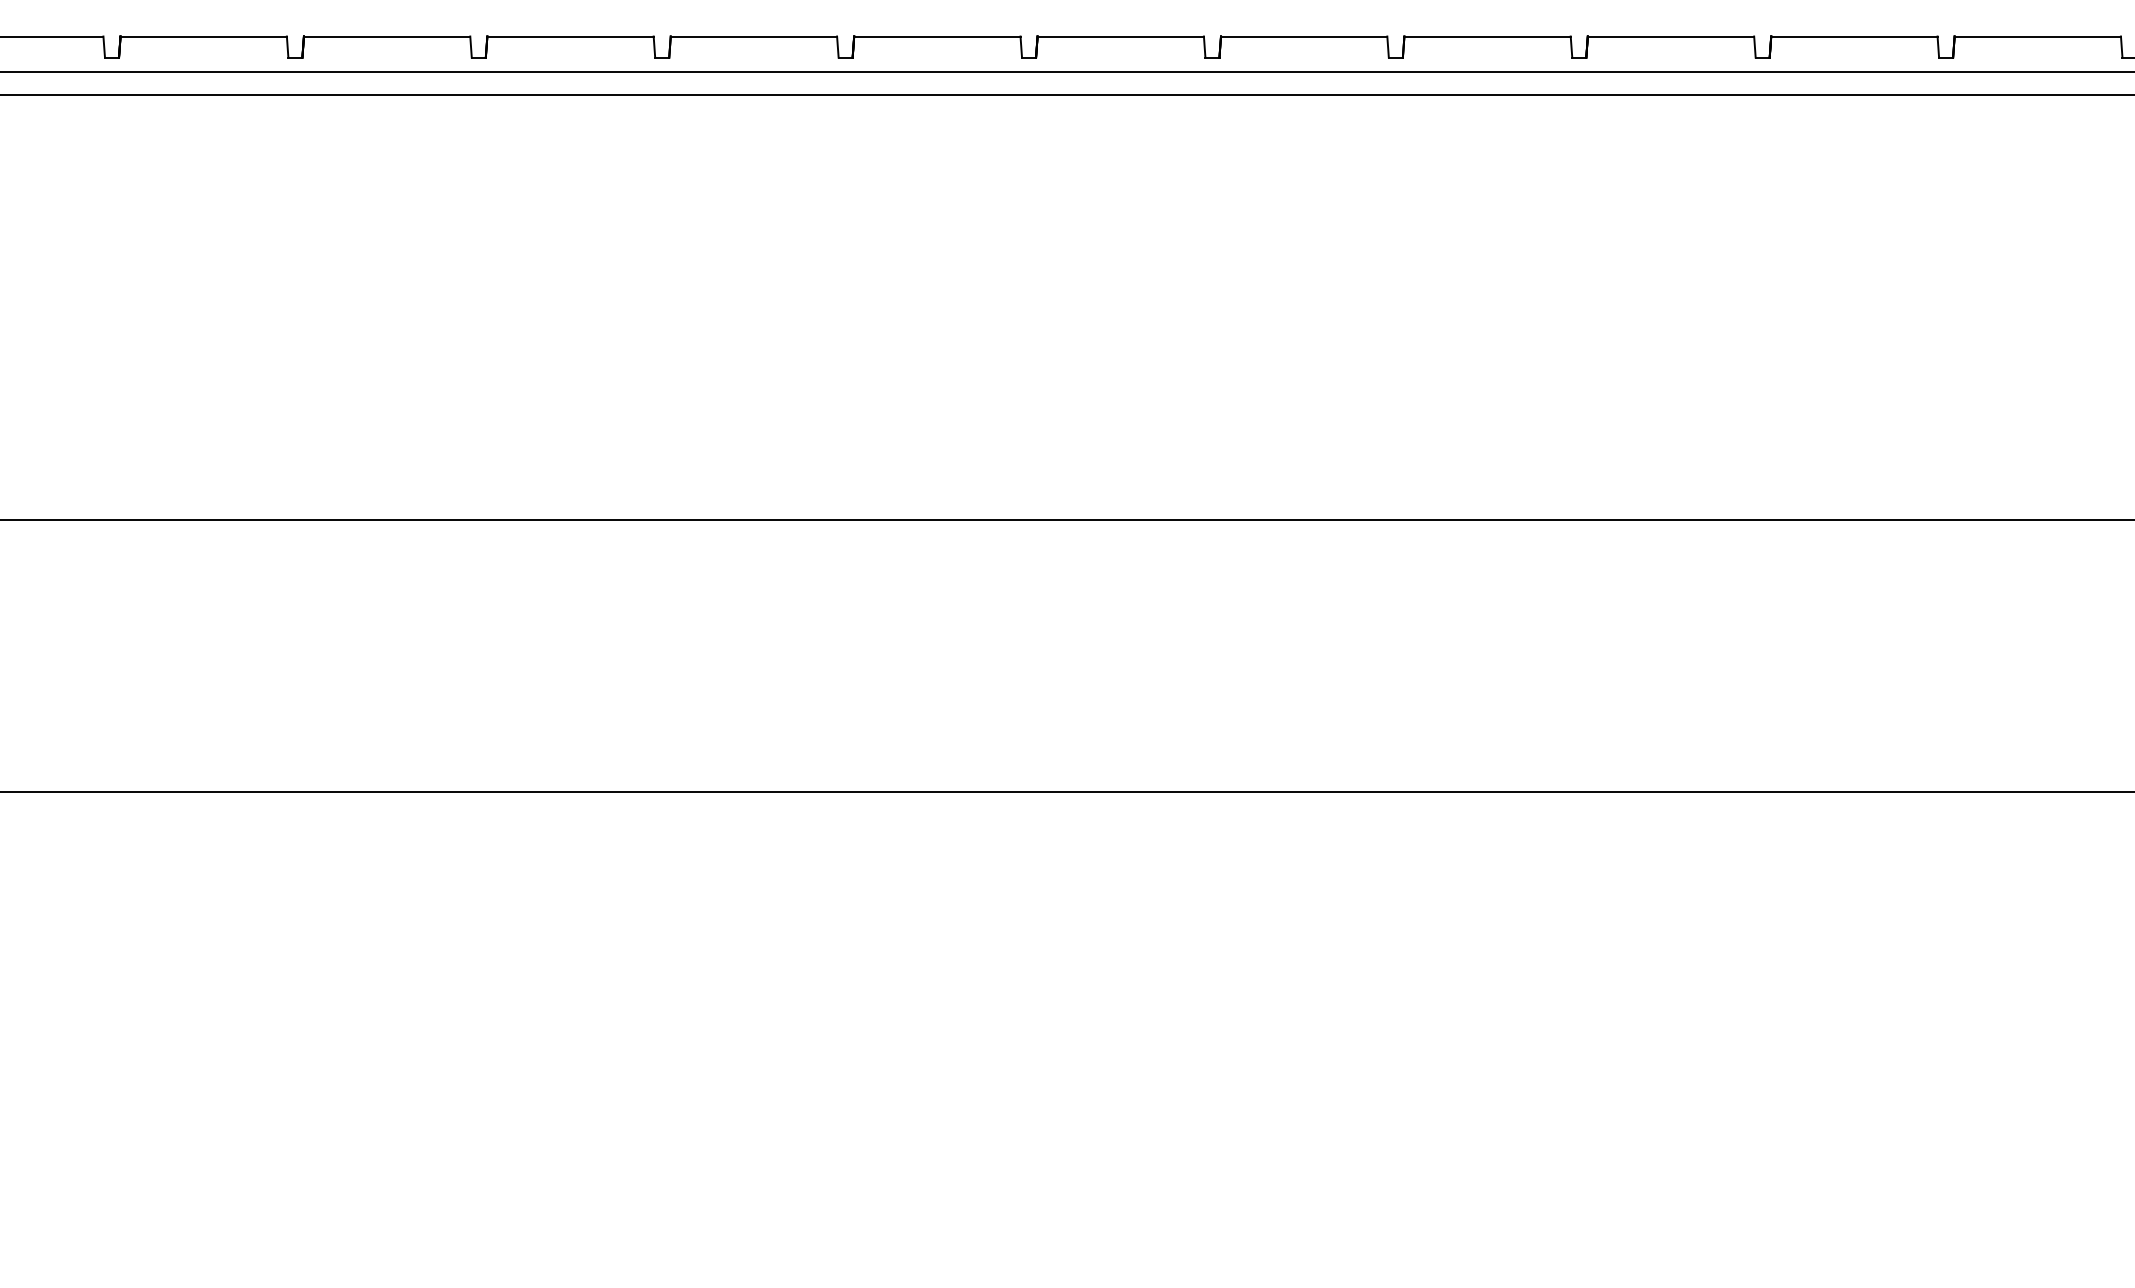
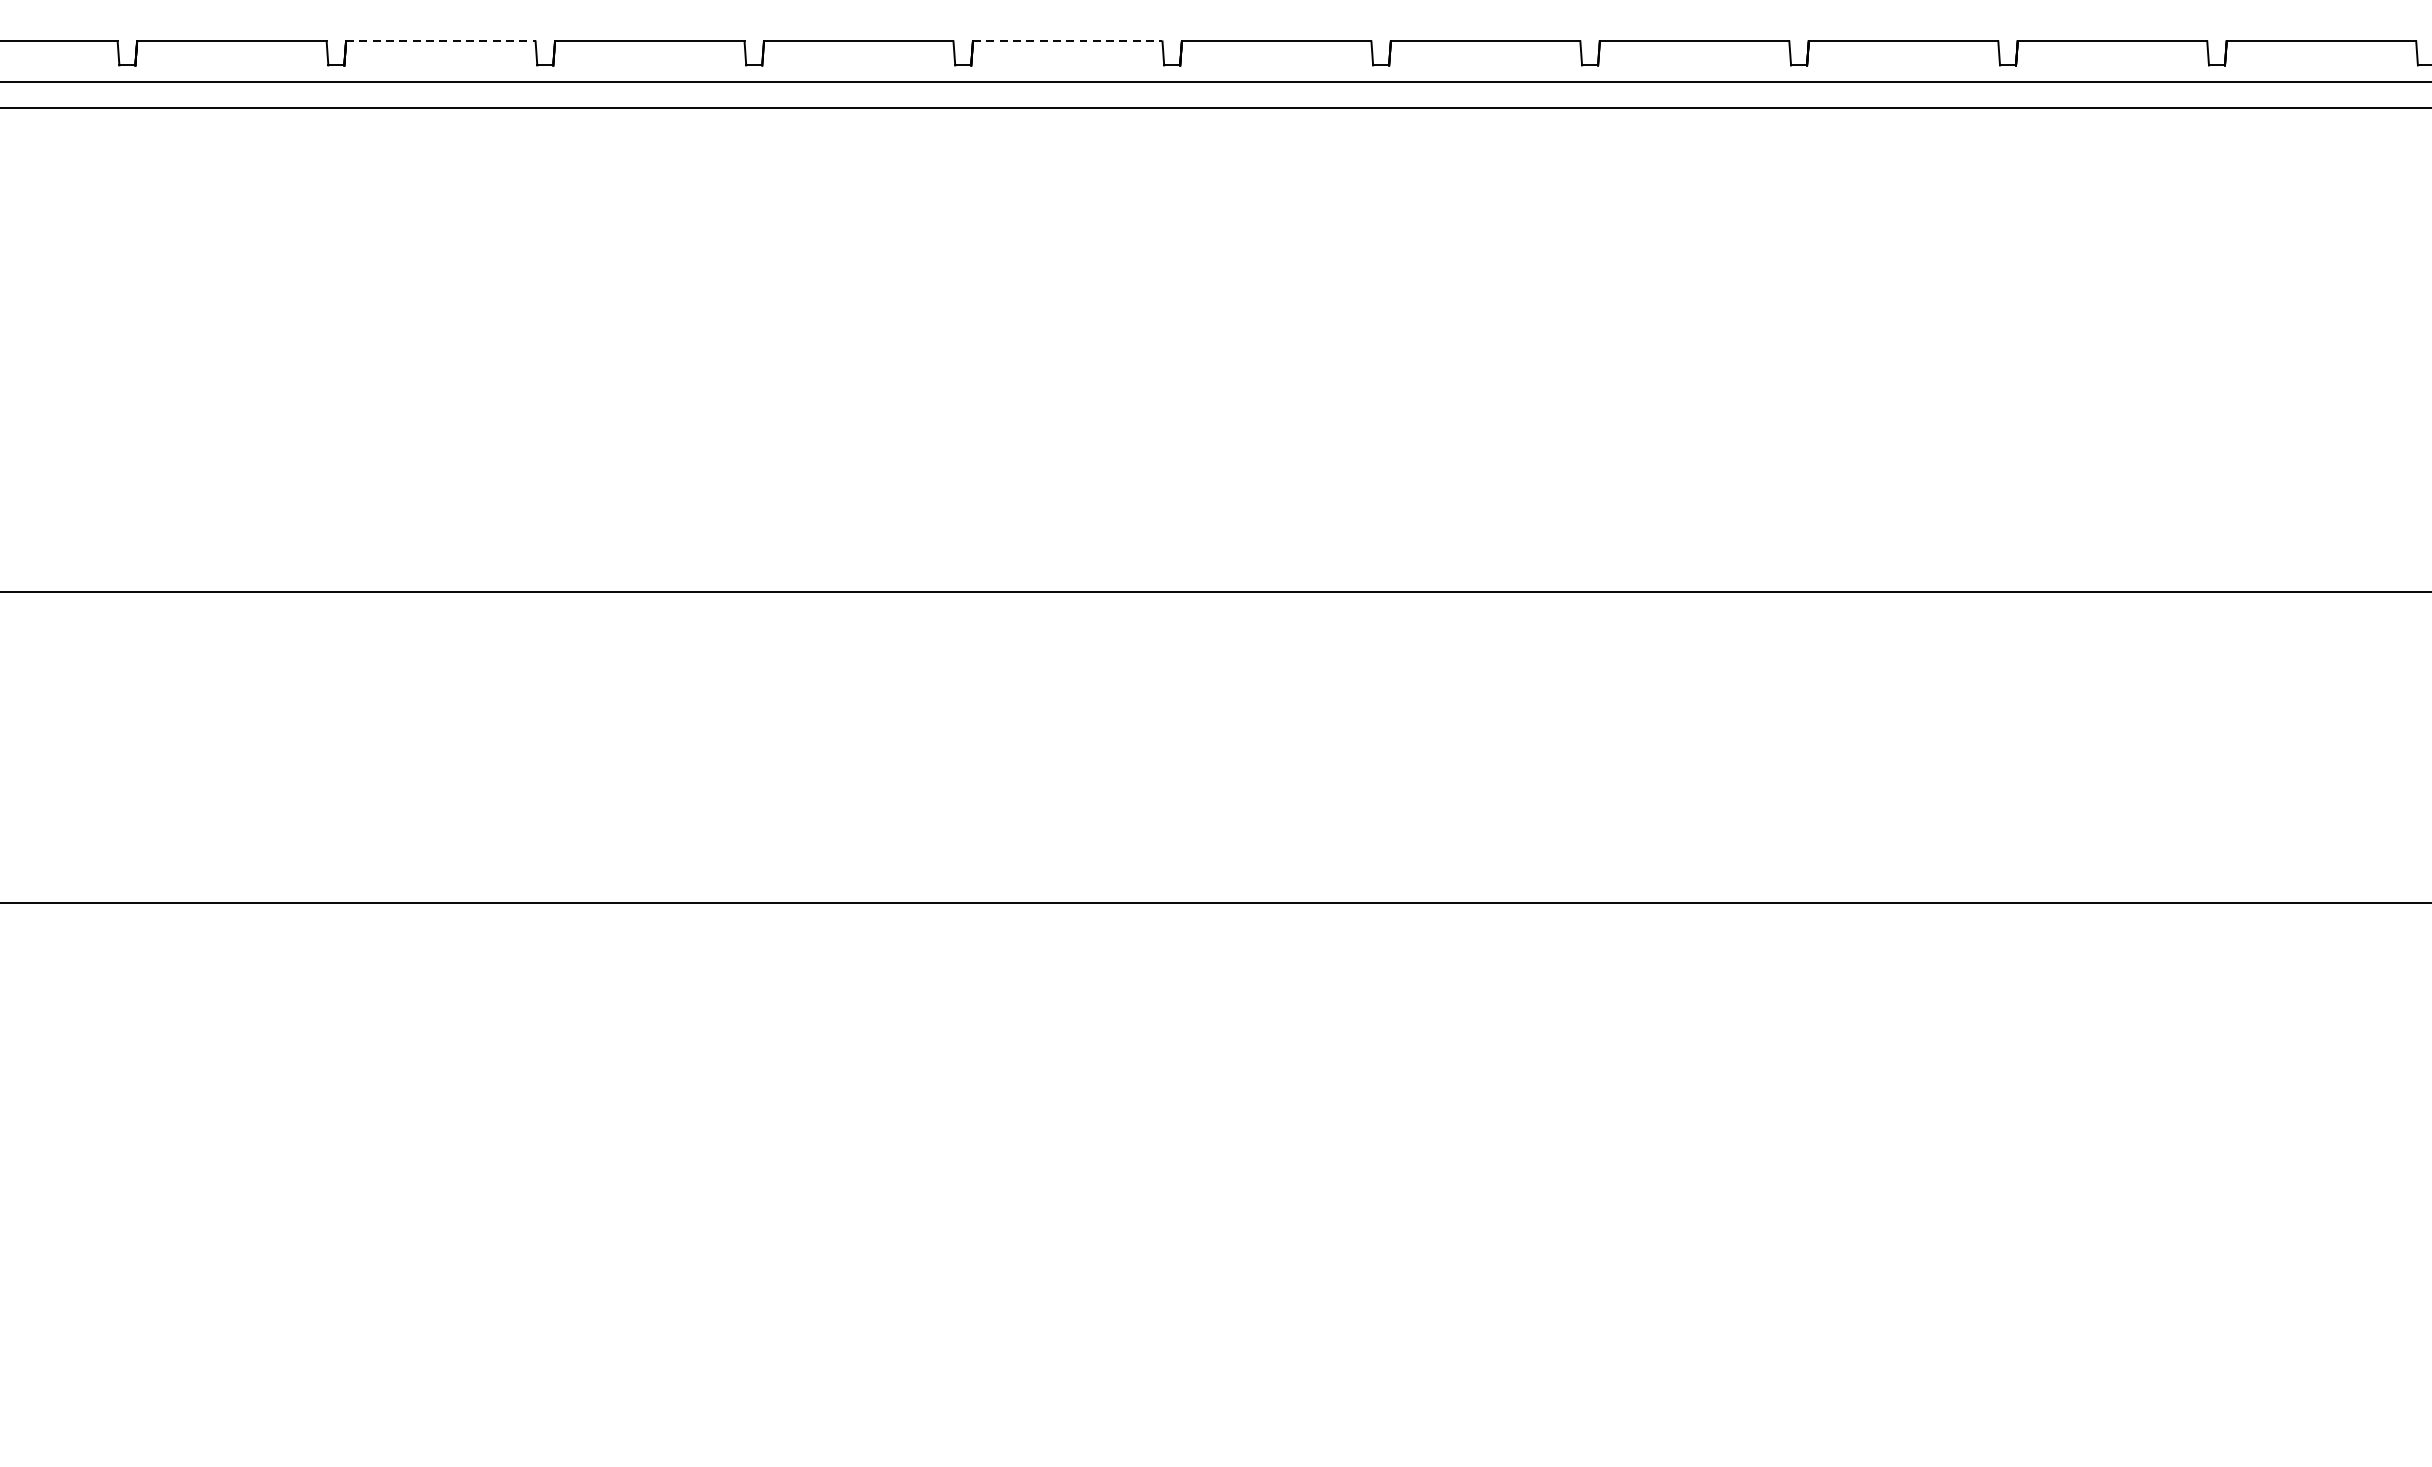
line: (387, 36) -> (441, 41), solid -> dashed
line: (937, 36) -> (1067, 41), solid -> dashed

